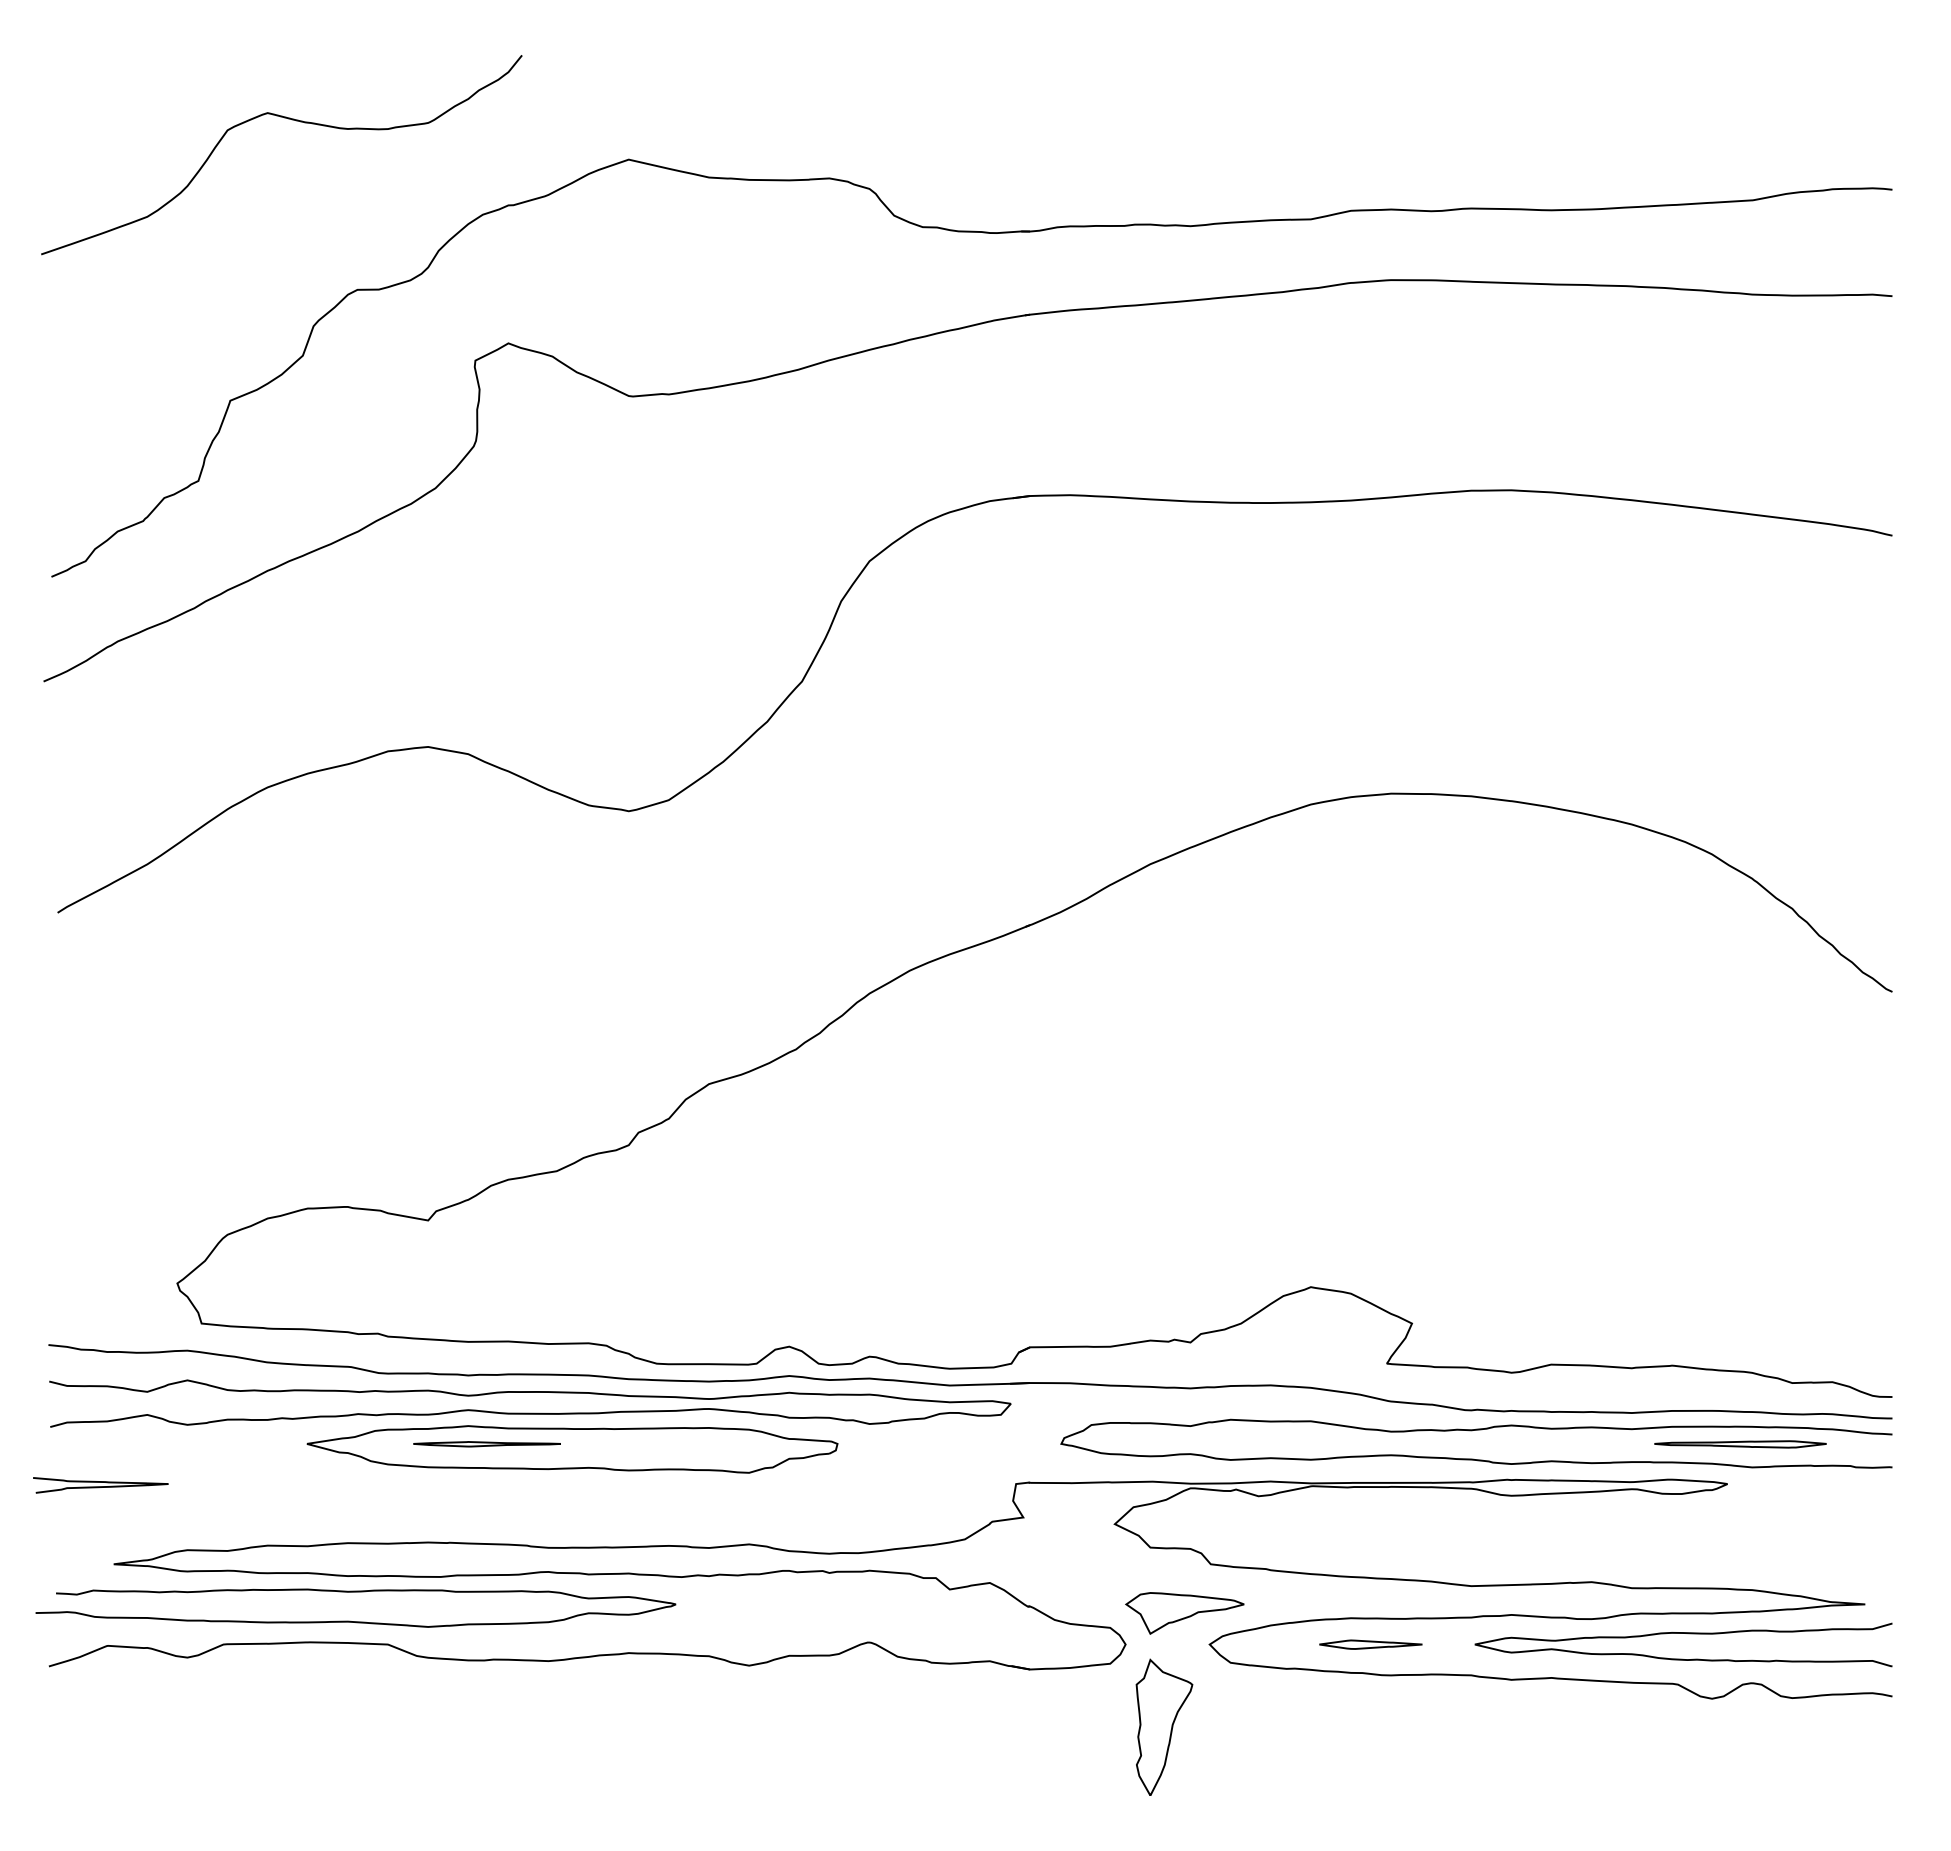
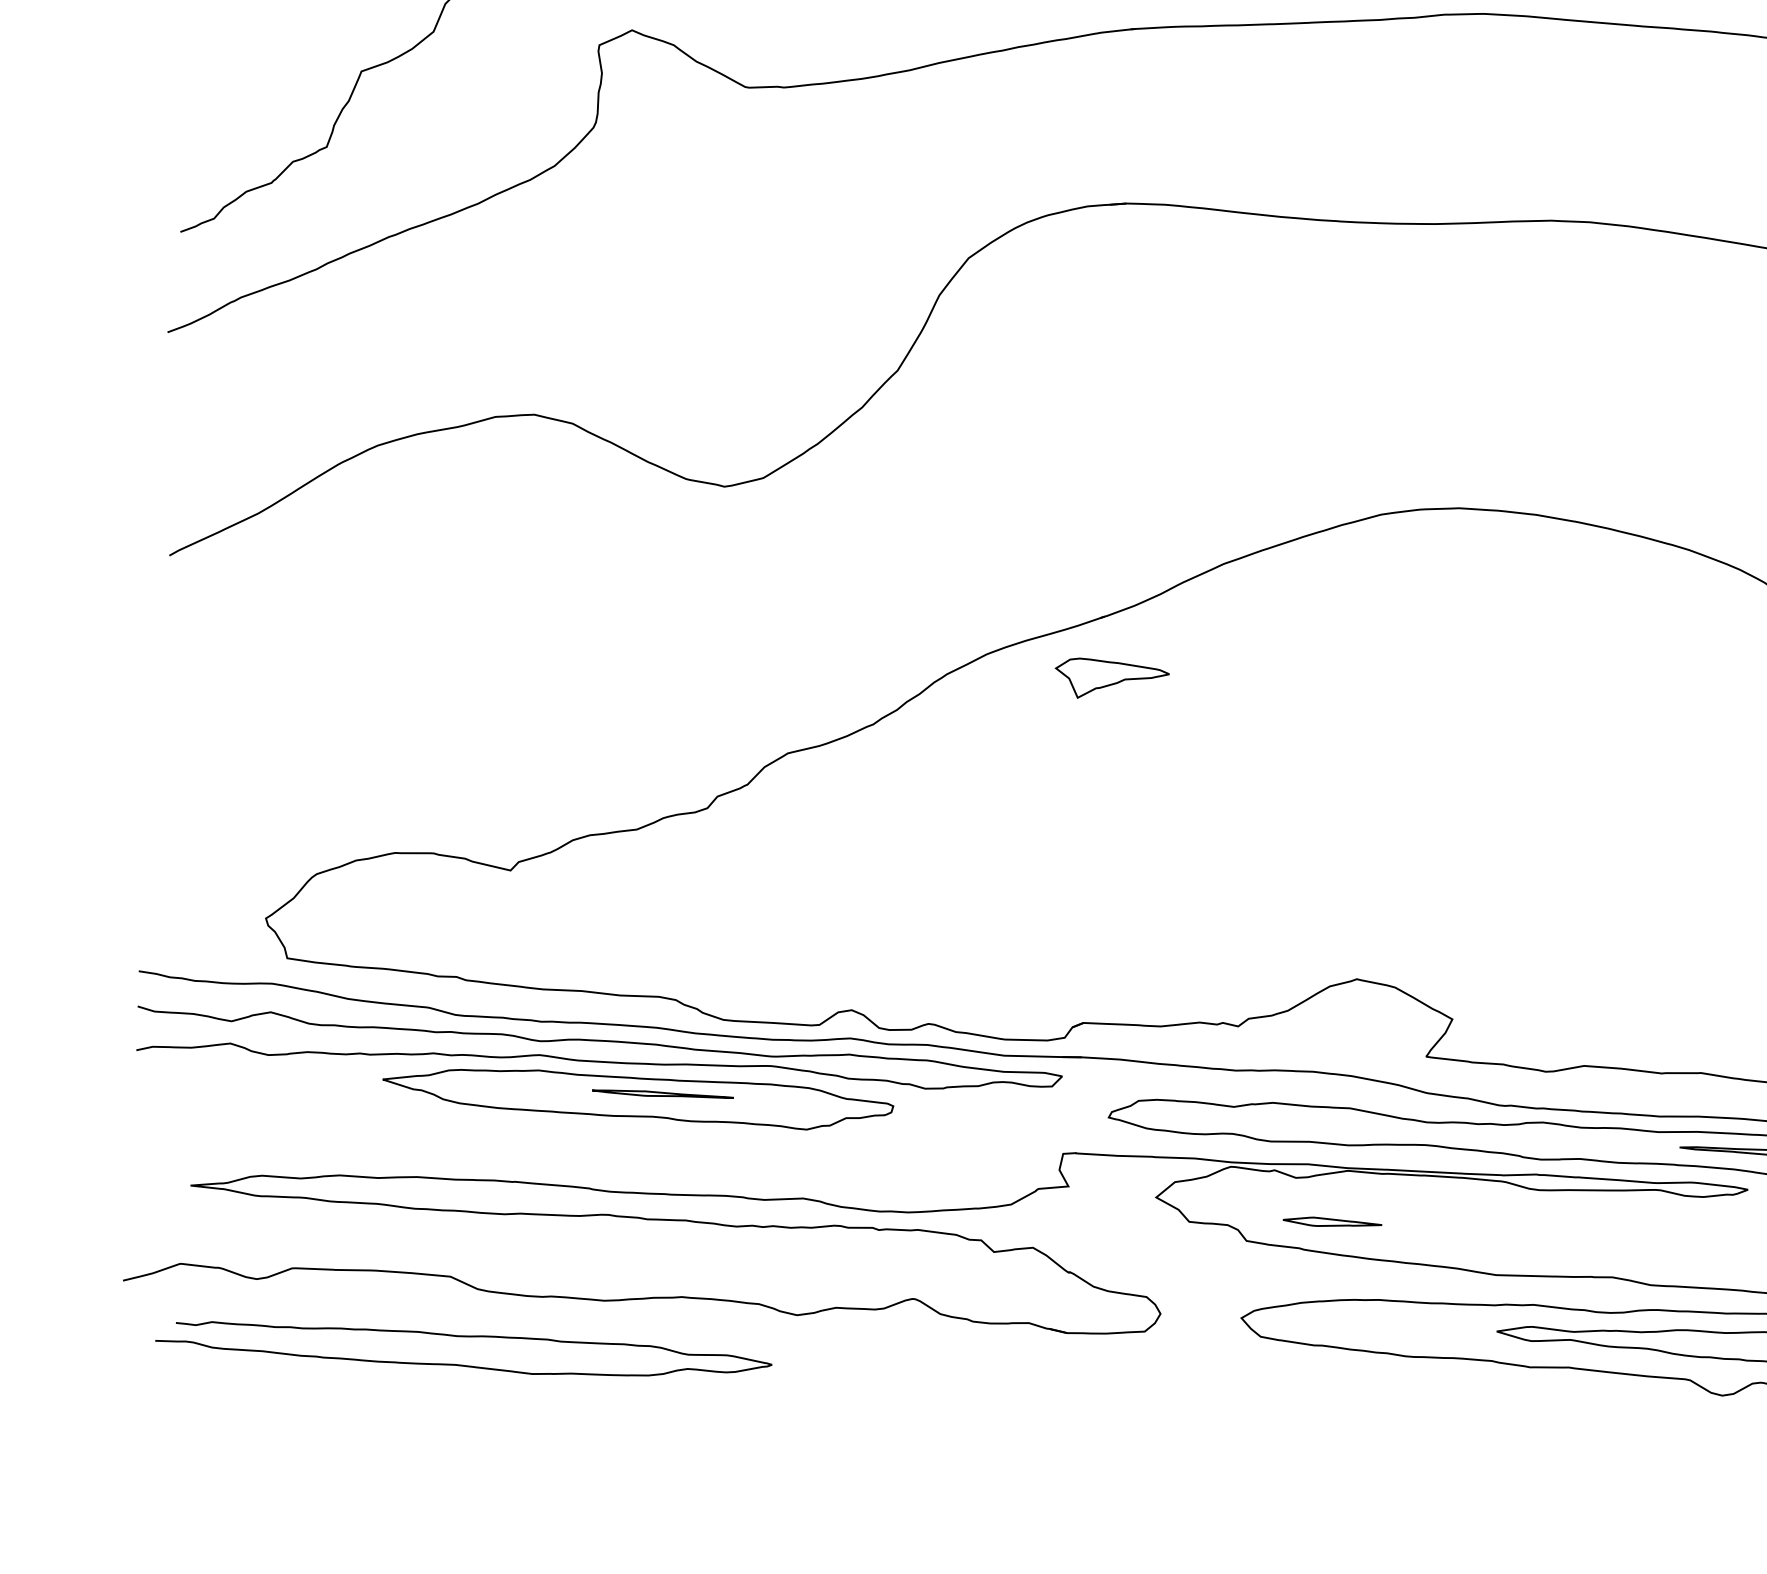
part: (486, 1444) -> (662, 1094), moved
curve: (100, 1486) -> (181, 1110), removed
part: (1184, 1613) -> (1111, 680), moved
curve: (350, 1620) -> (457, 1363), moved
part: (1370, 1644) -> (1332, 1222), moved
part: (1164, 1726) -> (1193, 1394), removed

